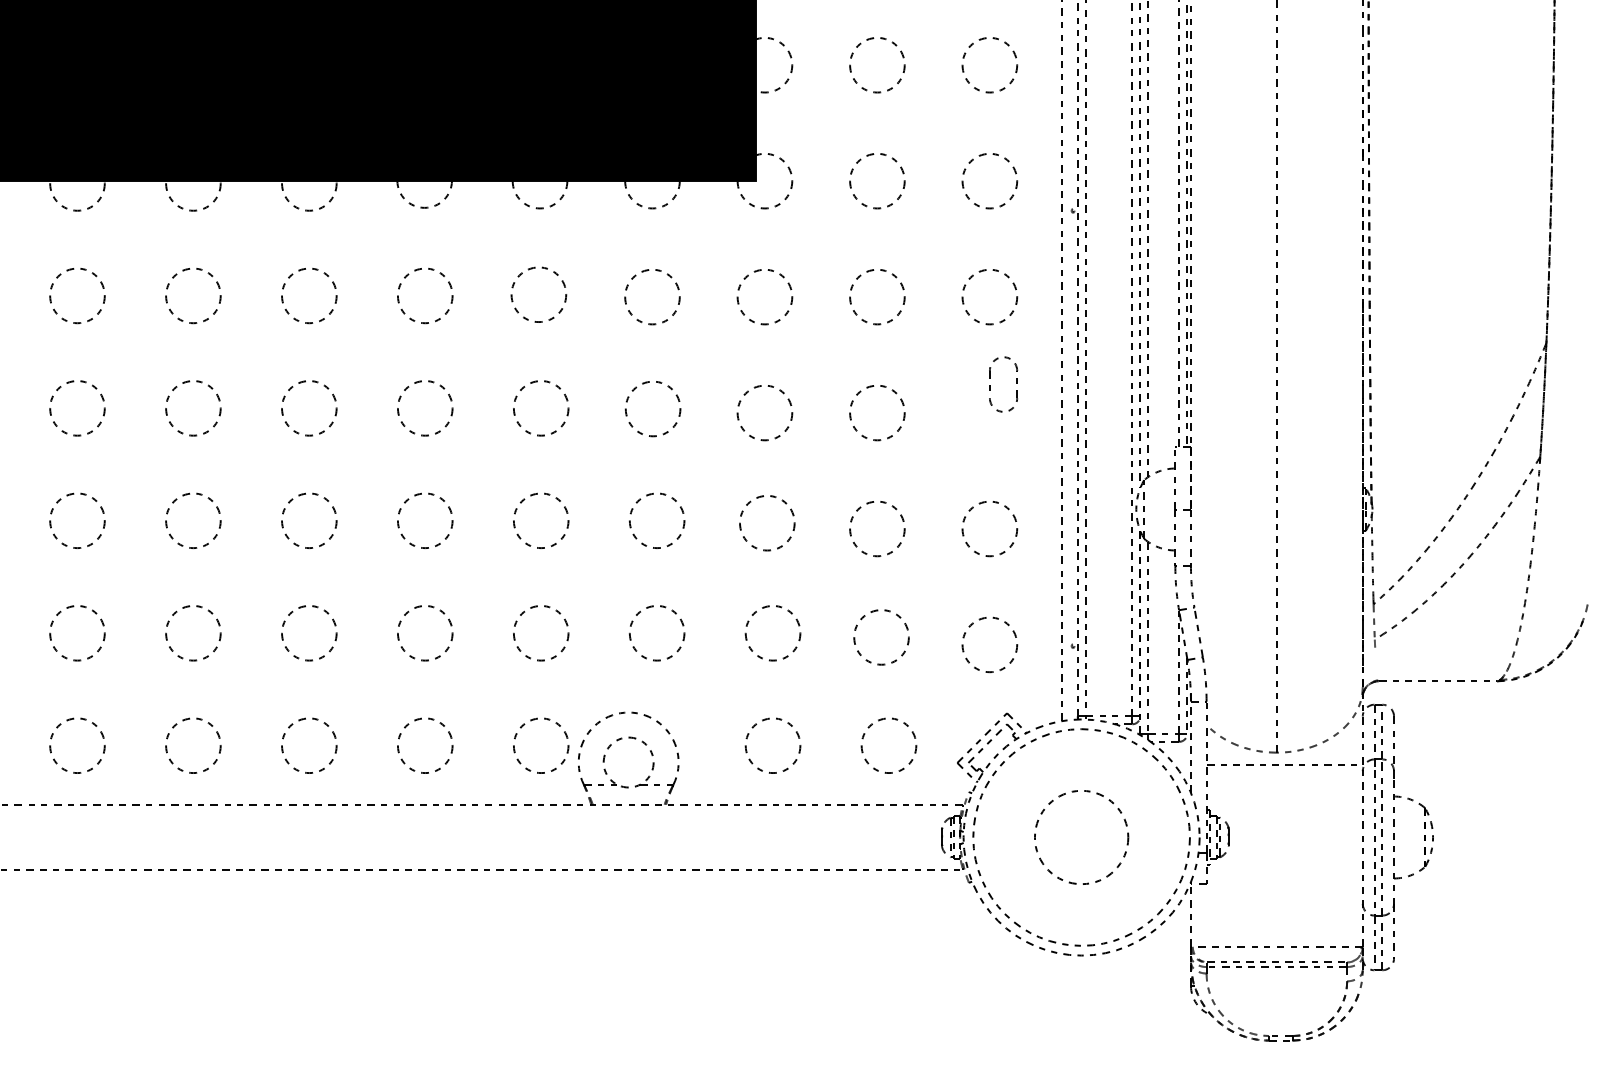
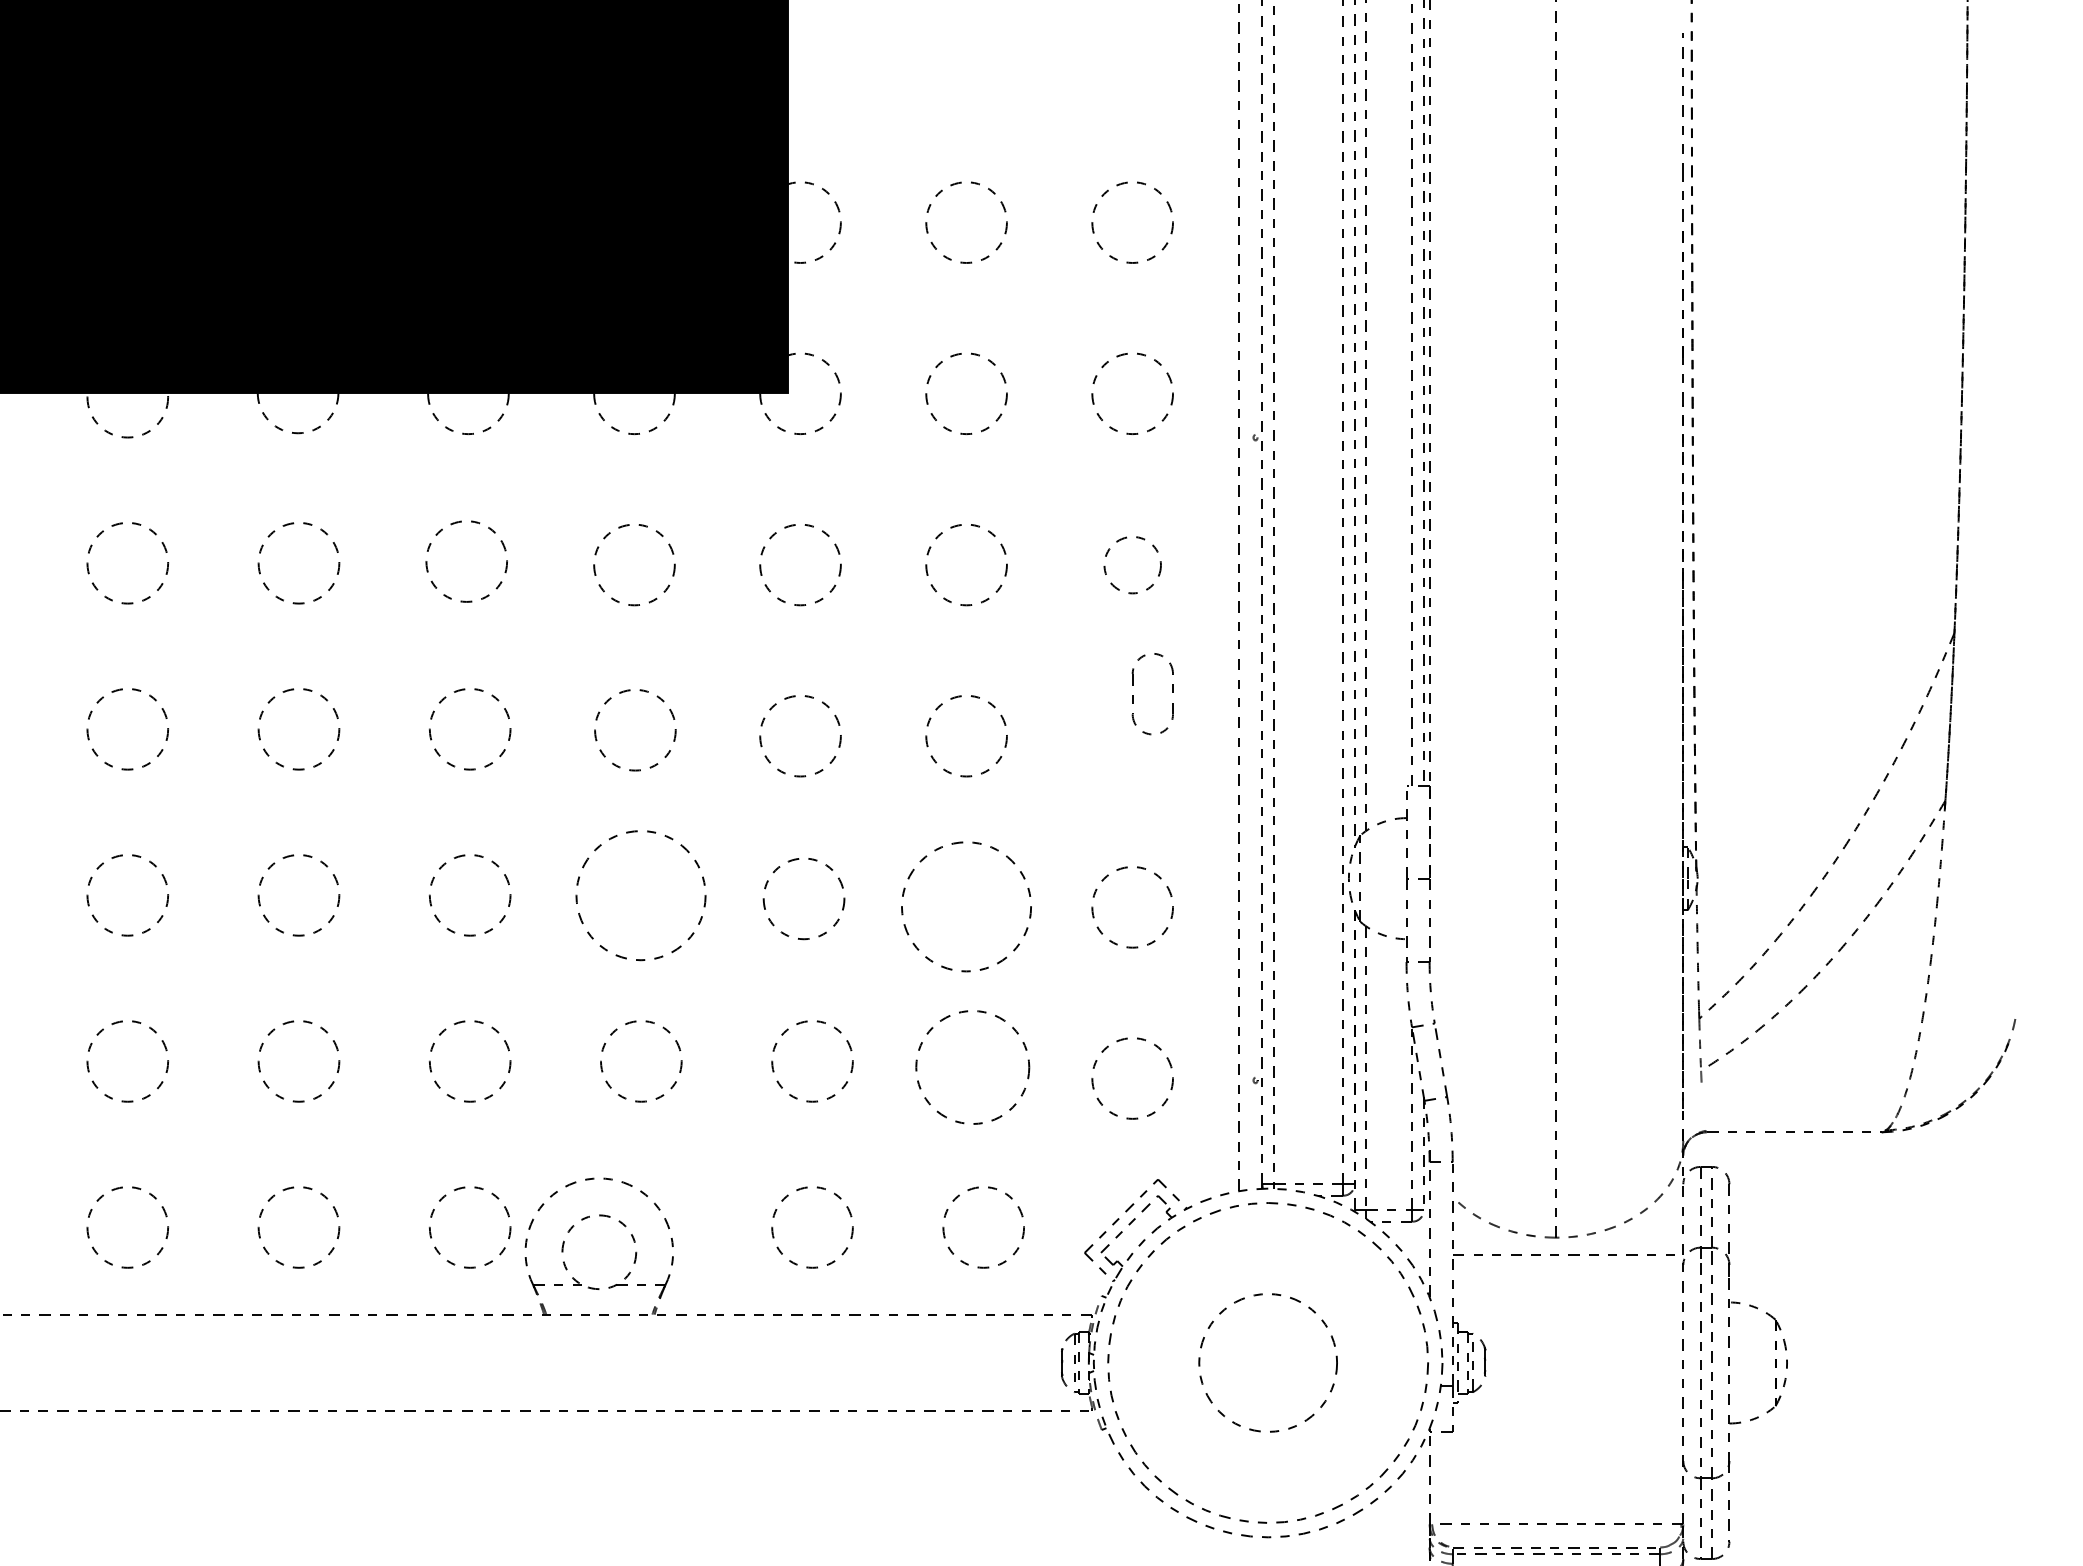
circle: (989, 297) -> (1132, 565), size x0.7
circle: (657, 520) -> (641, 894), size x1.6
circle: (877, 529) -> (966, 908), size x1.6
circle: (881, 637) -> (972, 1067), size x1.4

